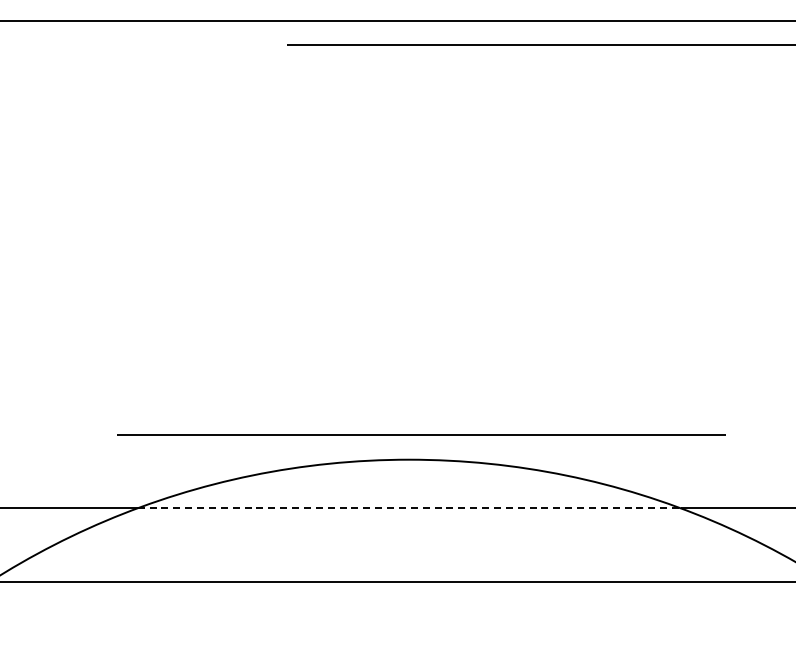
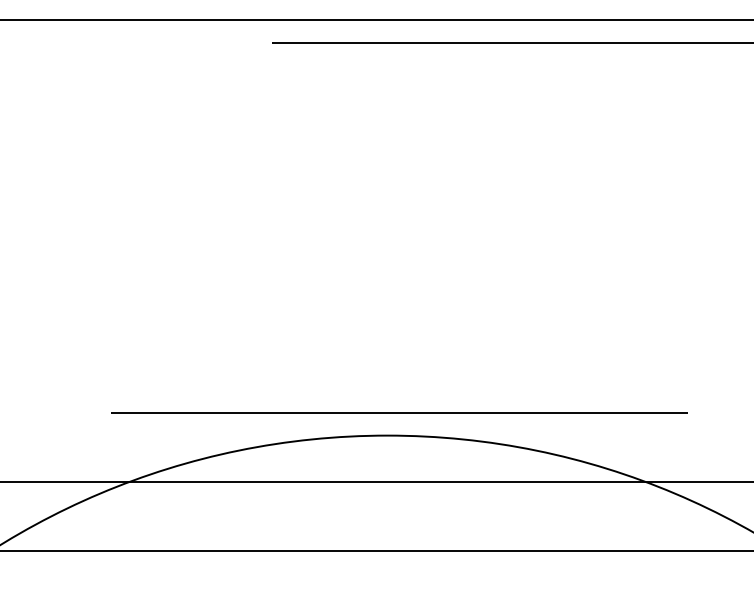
line: (409, 508) -> (387, 481), dashed -> solid

